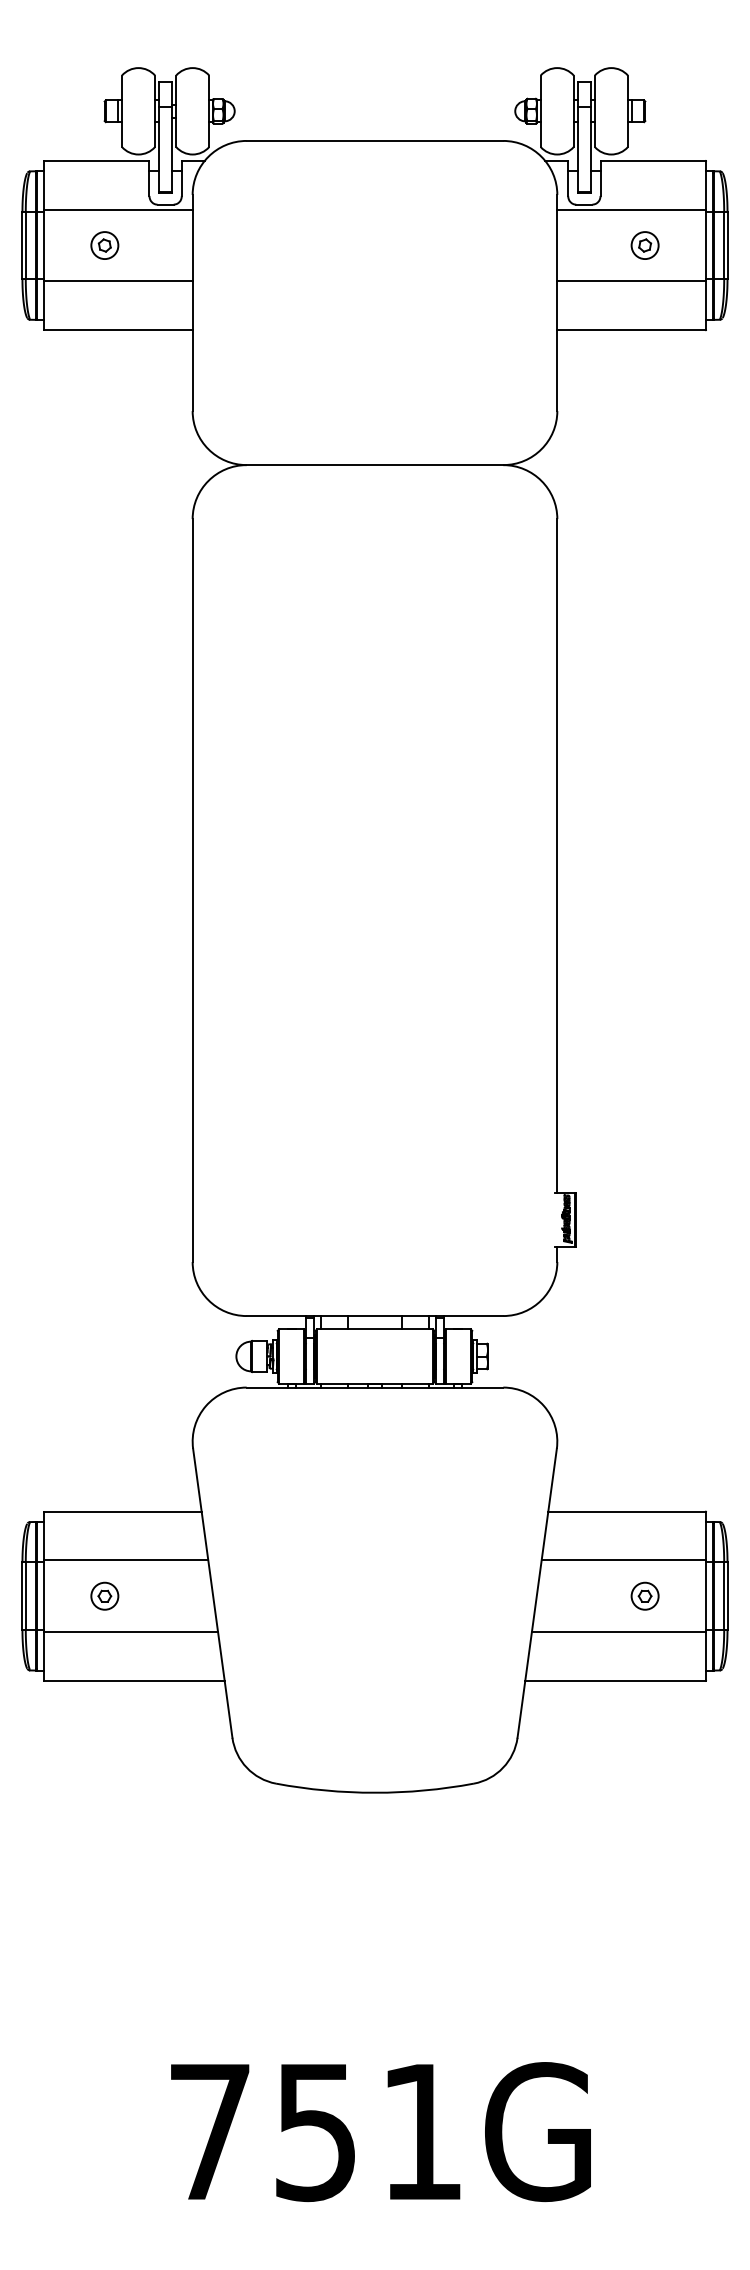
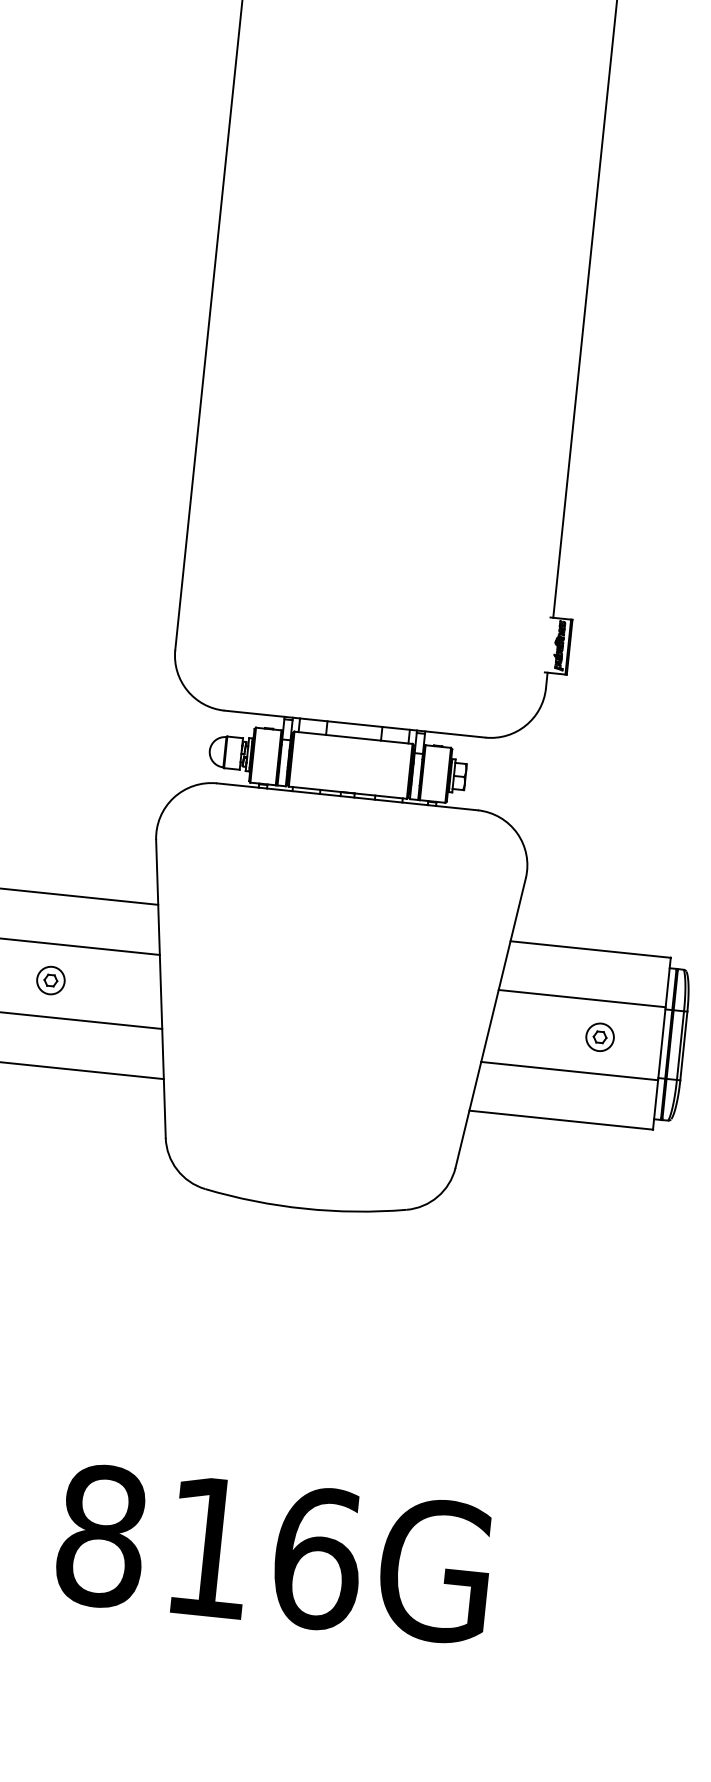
text: (316, 2132) -> (209, 1547), 751G -> 816G

